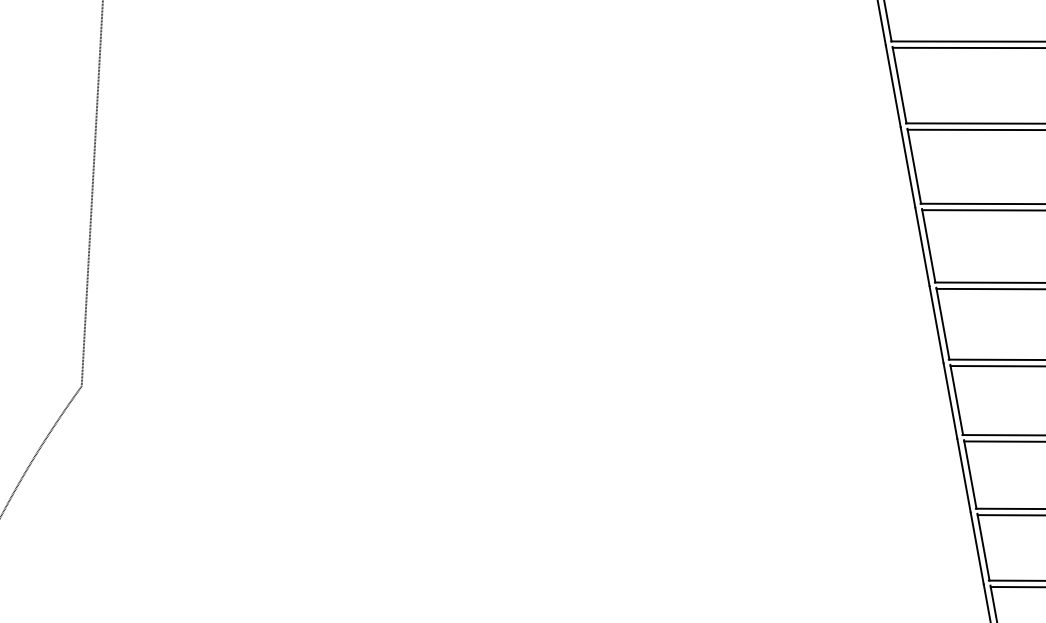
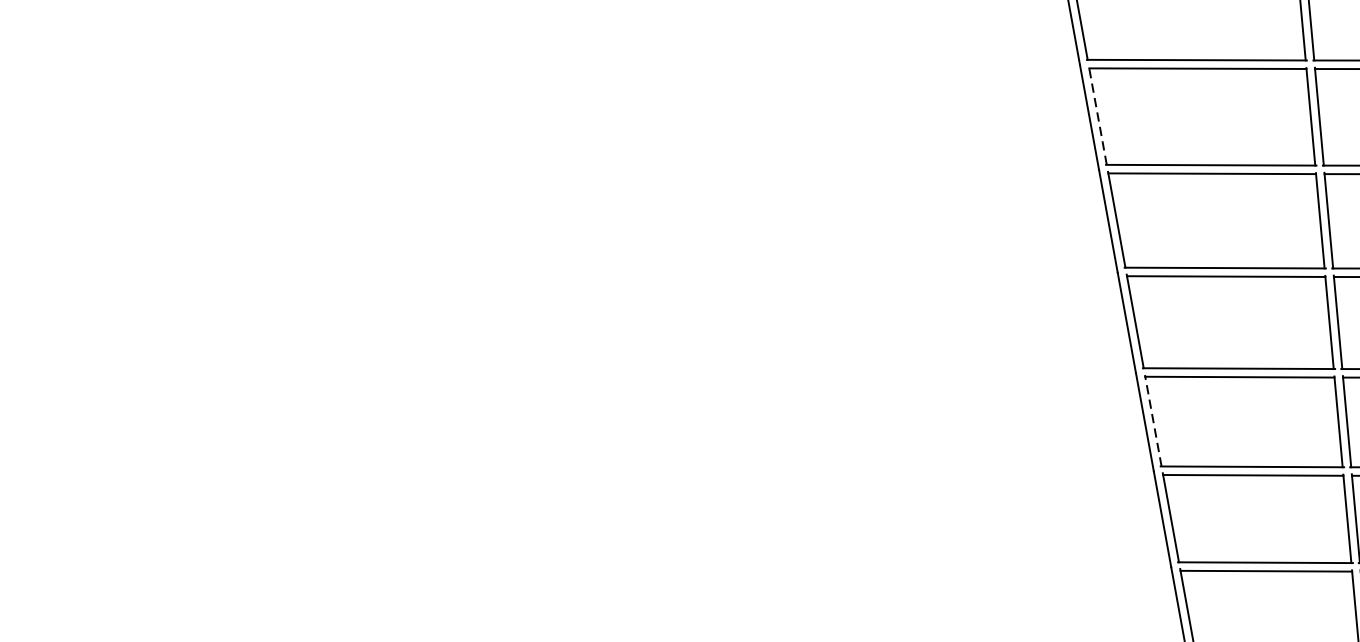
line: (928, 245) -> (1097, 115), solid -> dashed
line: (970, 474) -> (1153, 420), solid -> dashed

